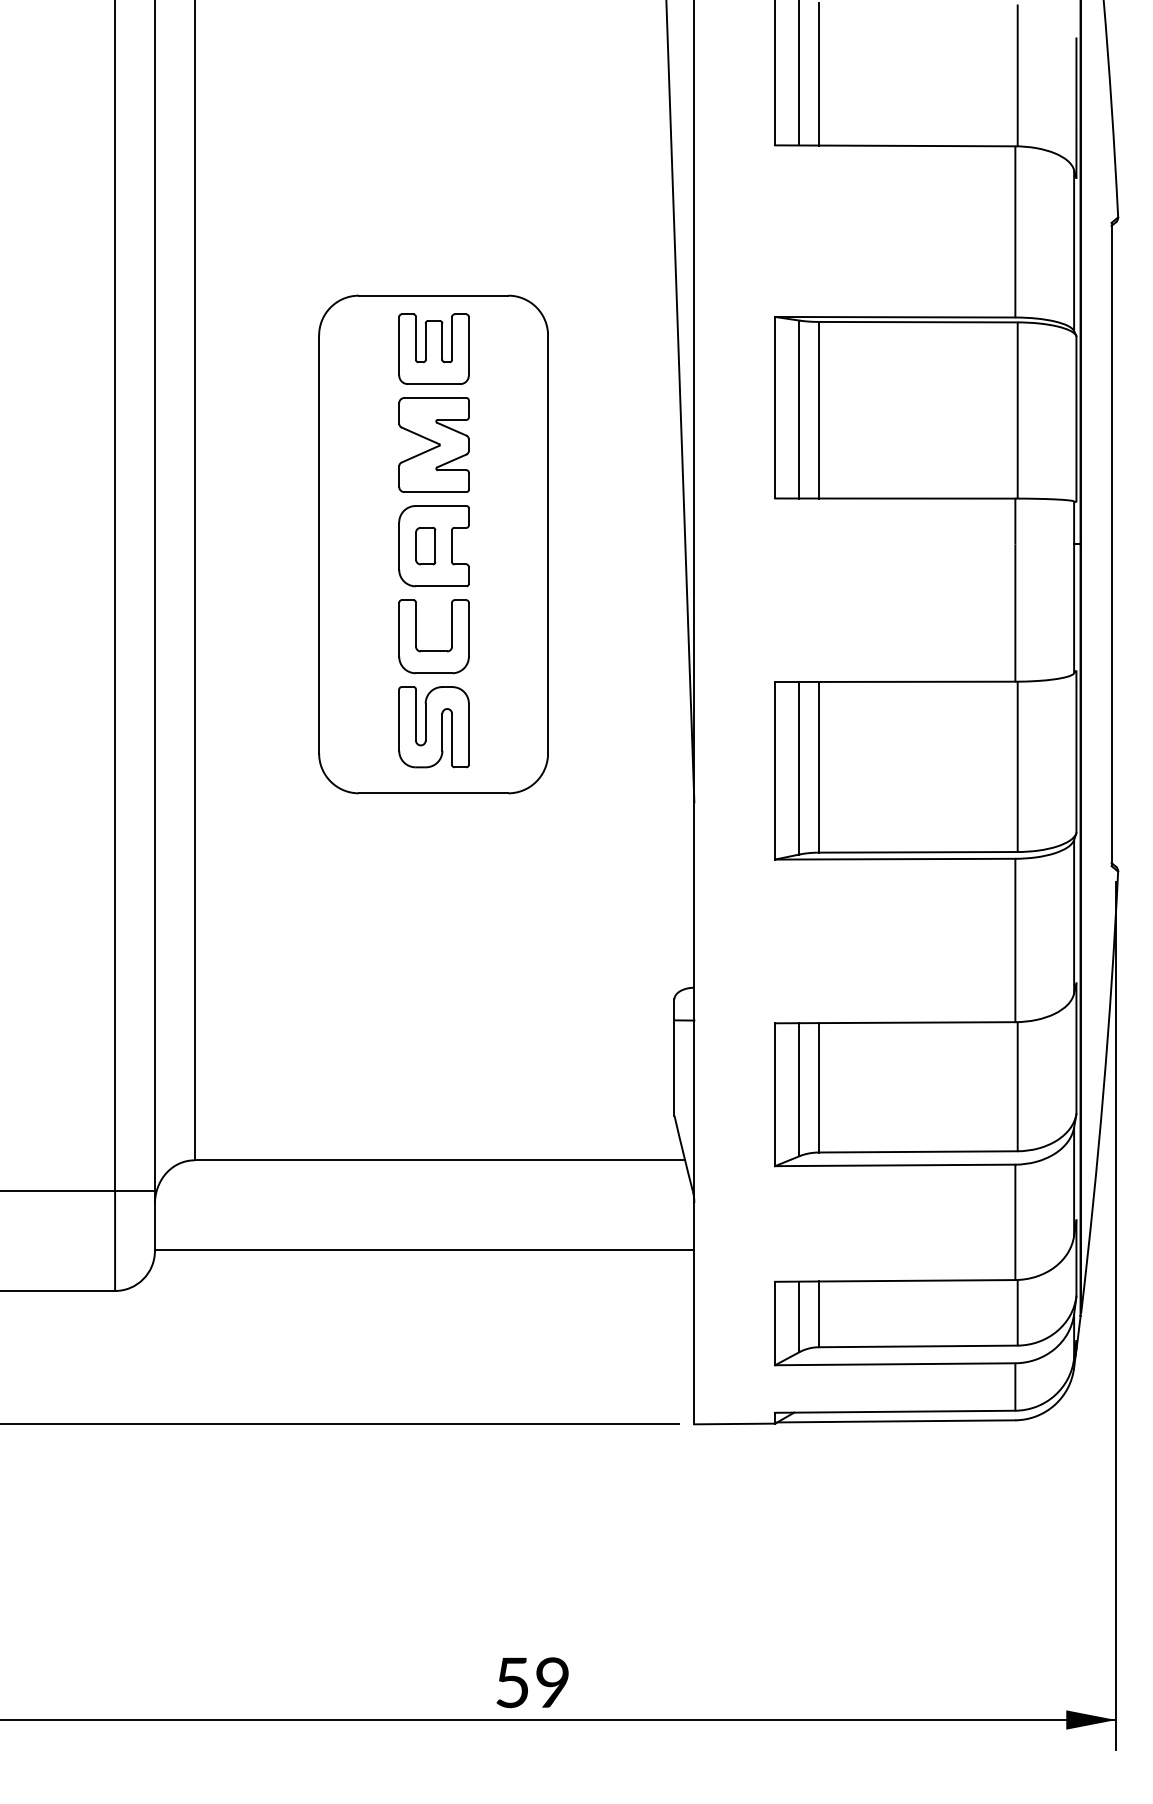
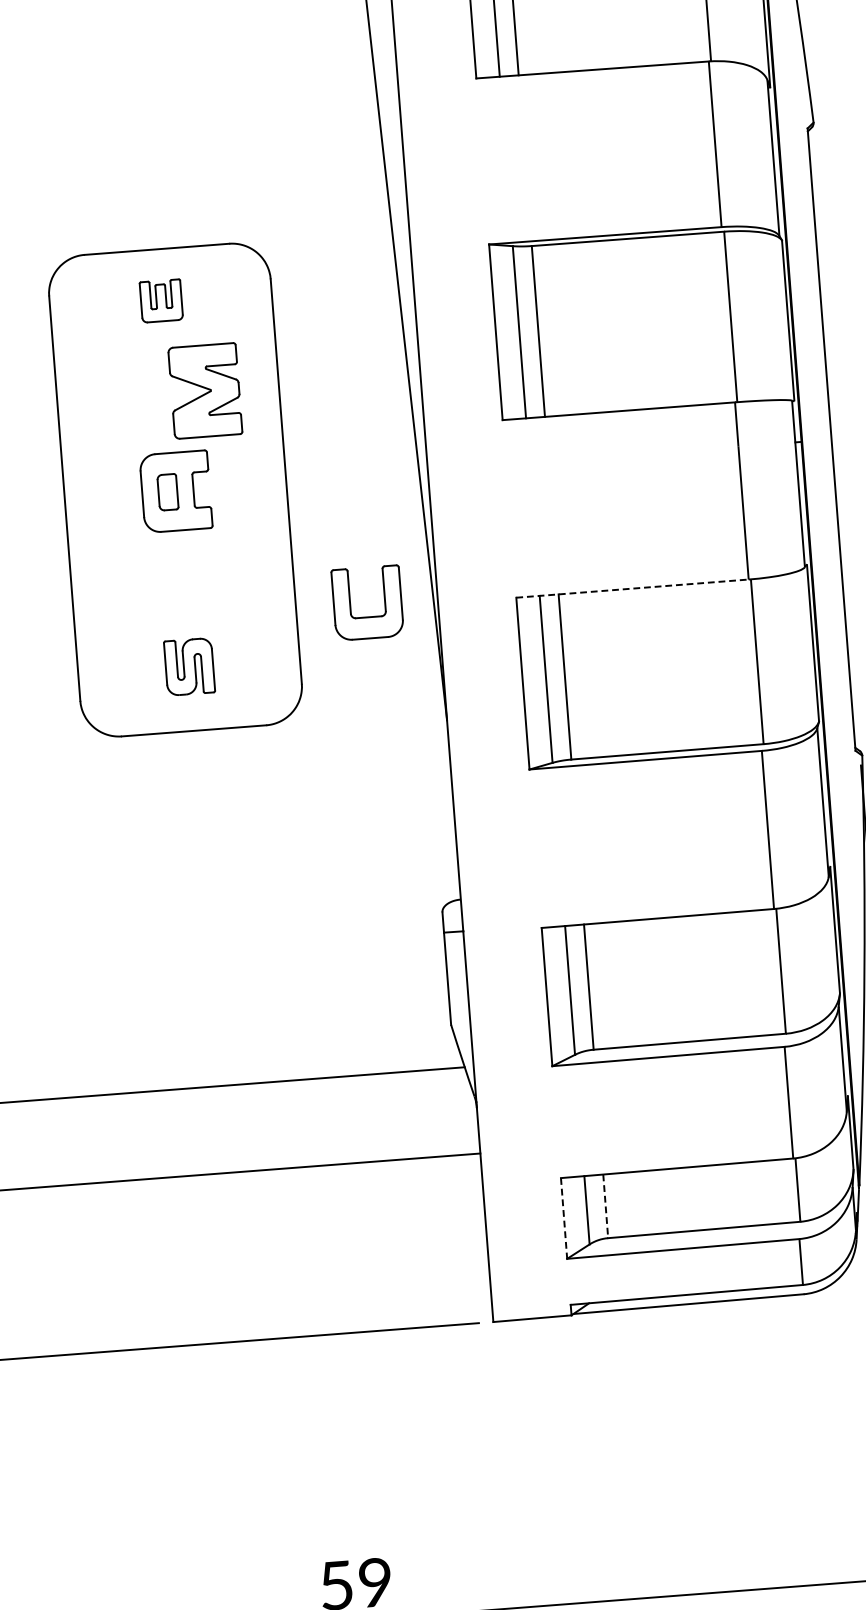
part: (433, 348) -> (160, 300), size x0.6
part: (433, 444) -> (204, 390), moved
part: (433, 650) -> (368, 616), moved
line: (895, 681) -> (632, 588), solid -> dashed
part: (433, 727) -> (189, 667), size x0.7
line: (818, 1314) -> (605, 1206), solid -> dashed
line: (775, 1323) -> (564, 1218), solid -> dashed

